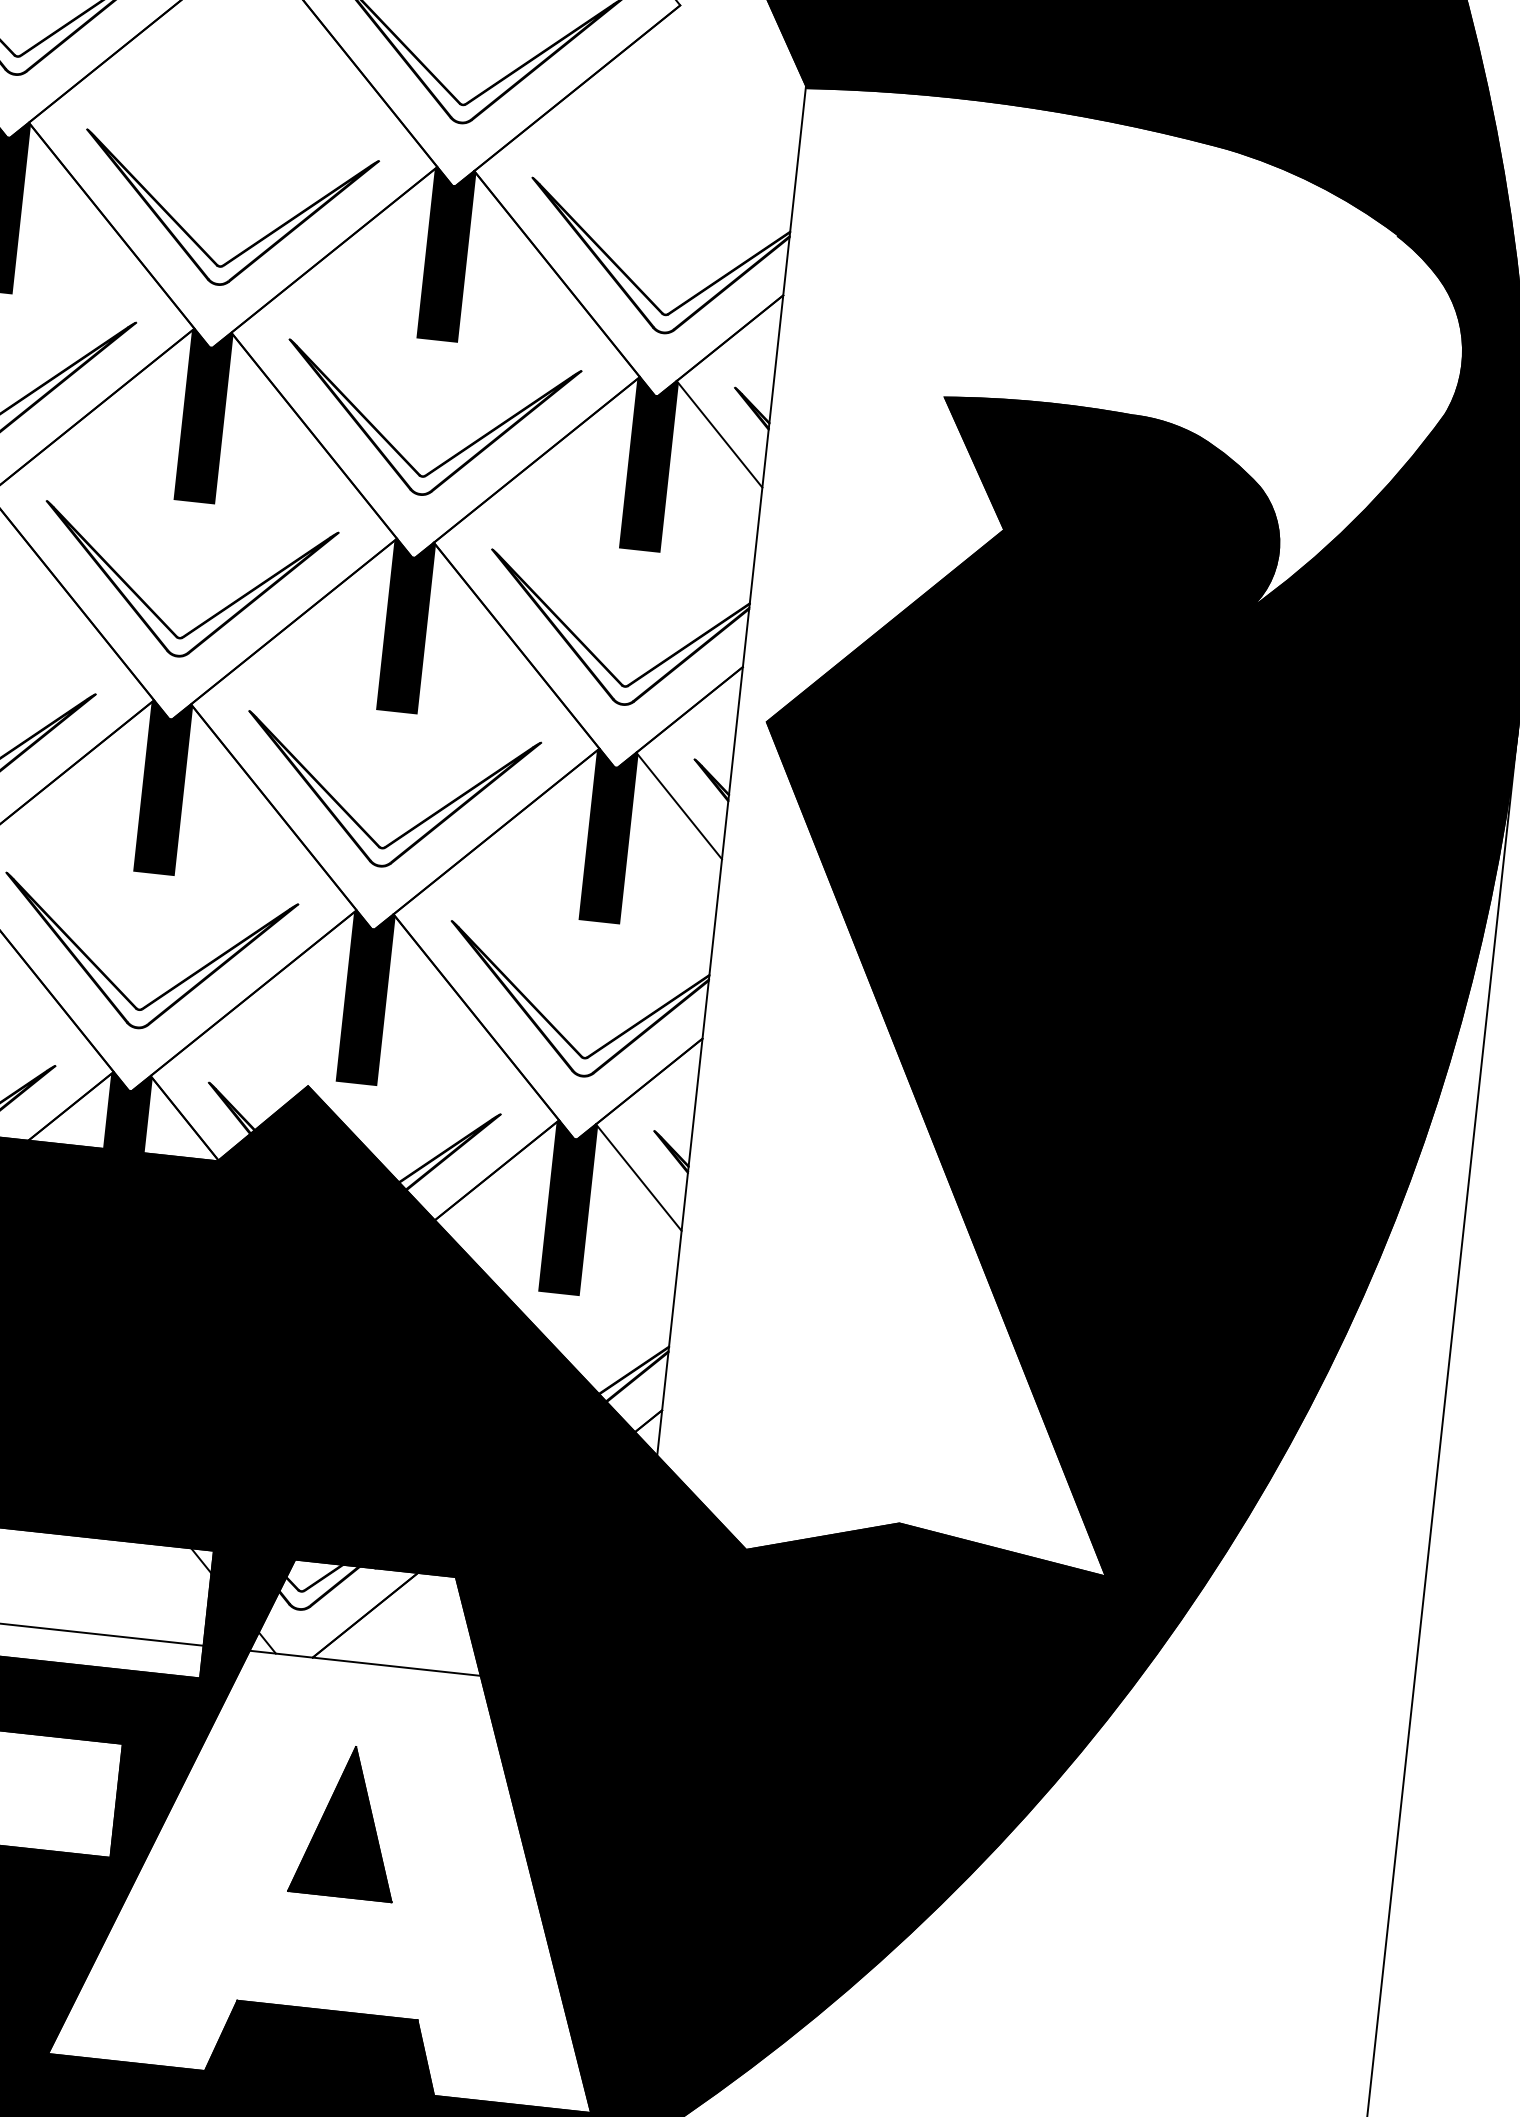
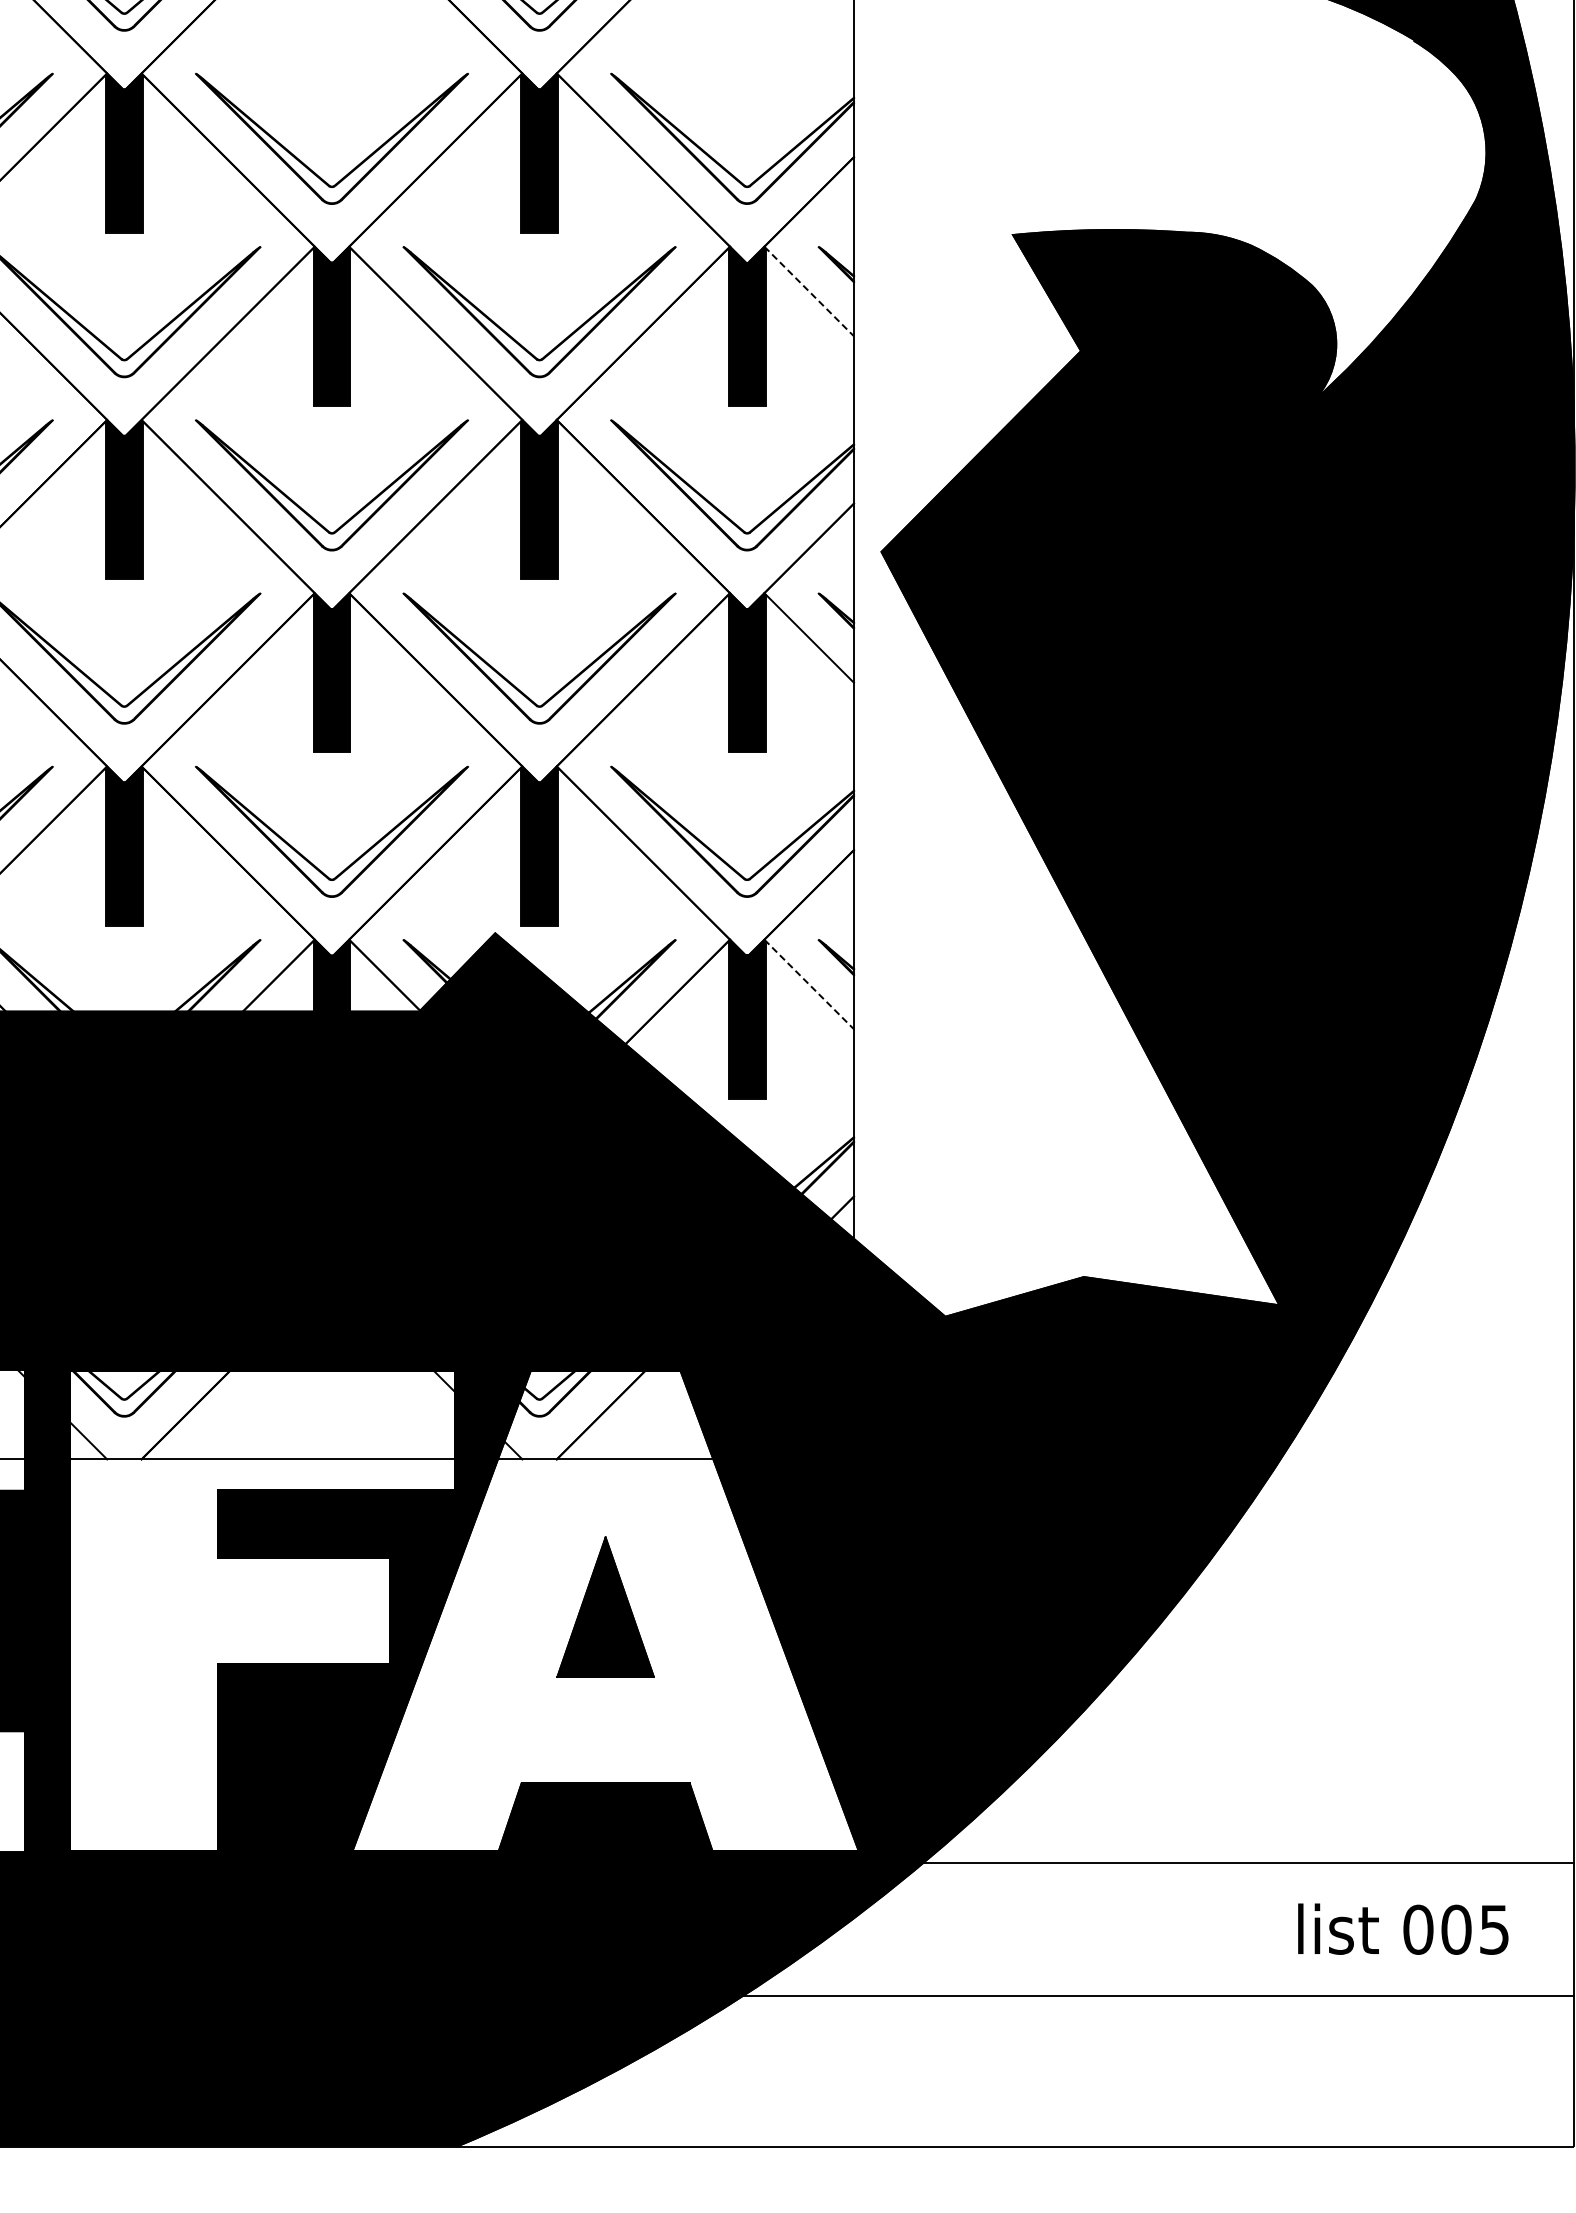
line: (719, 434) -> (809, 291), solid -> dashed
line: (639, 1177) -> (809, 984), solid -> dashed

